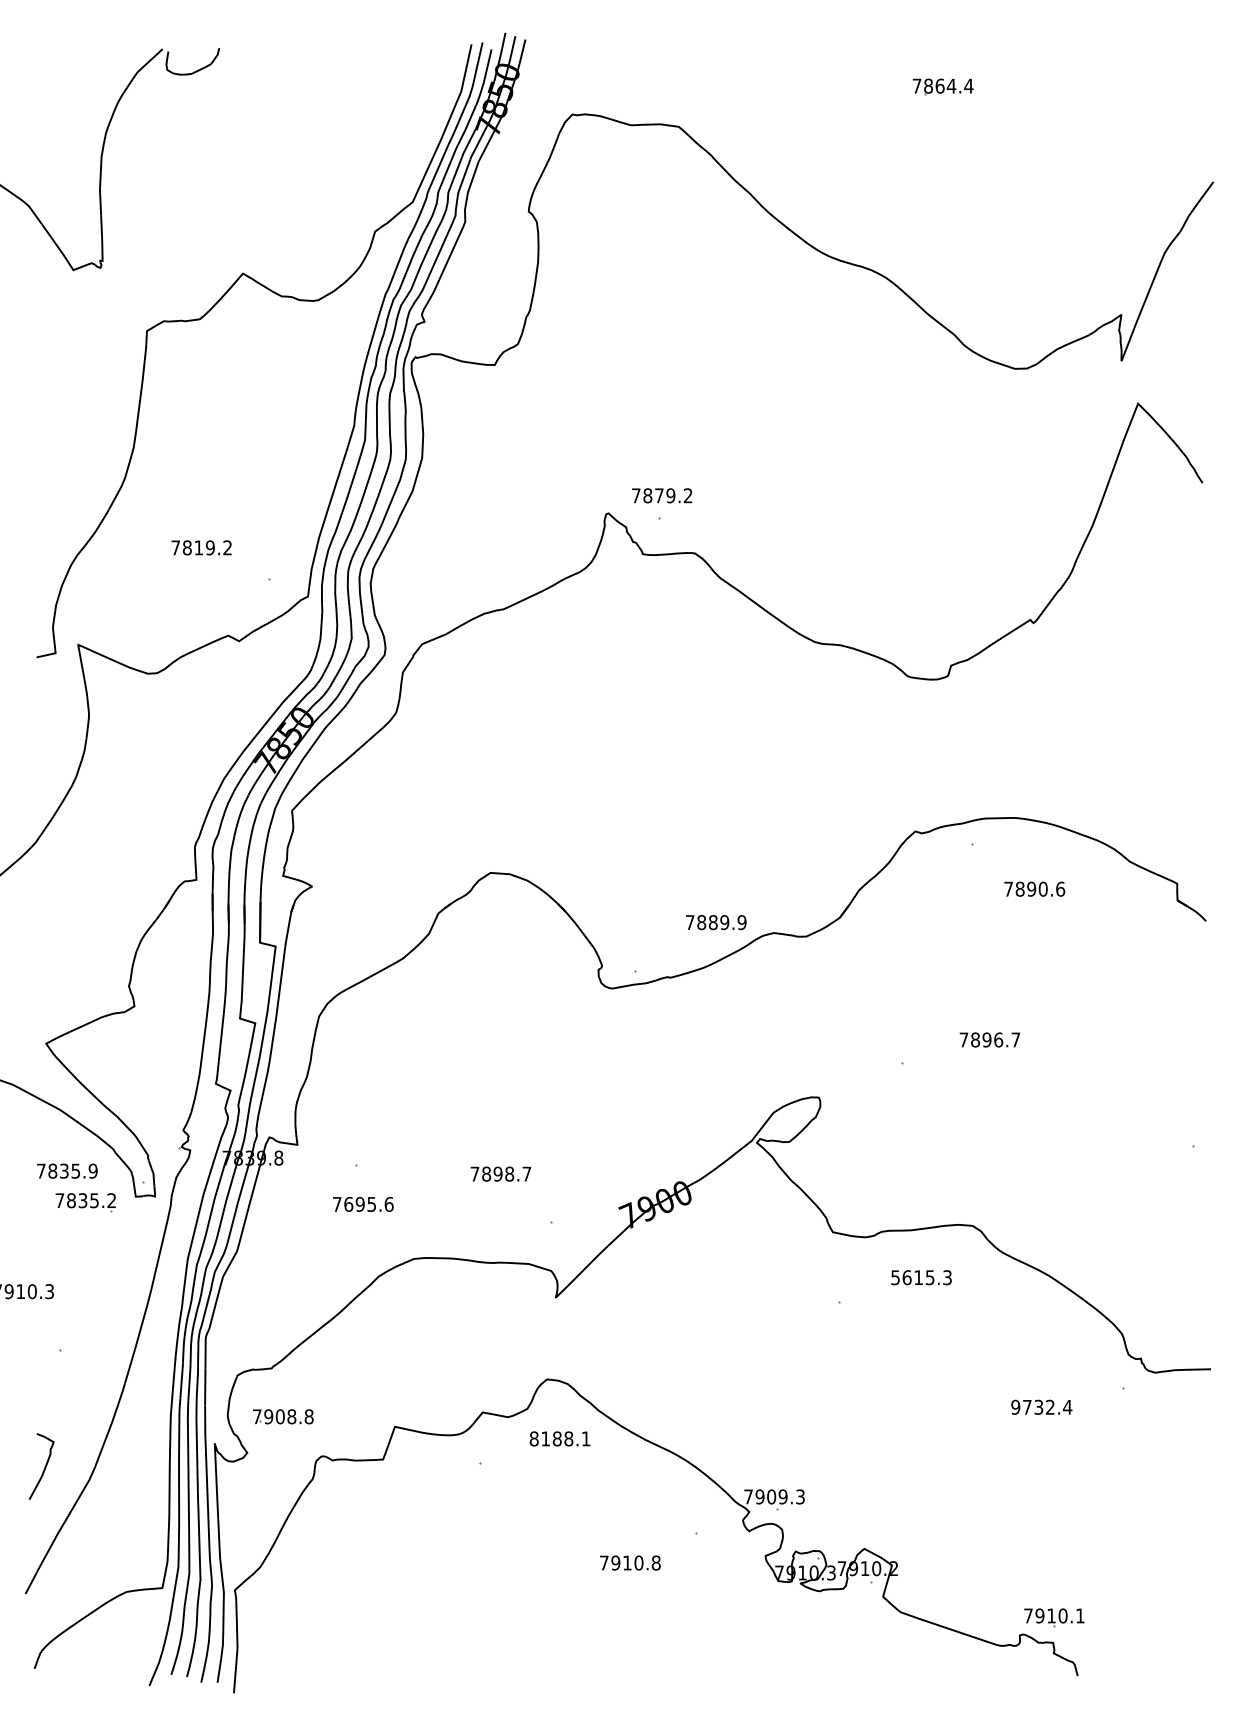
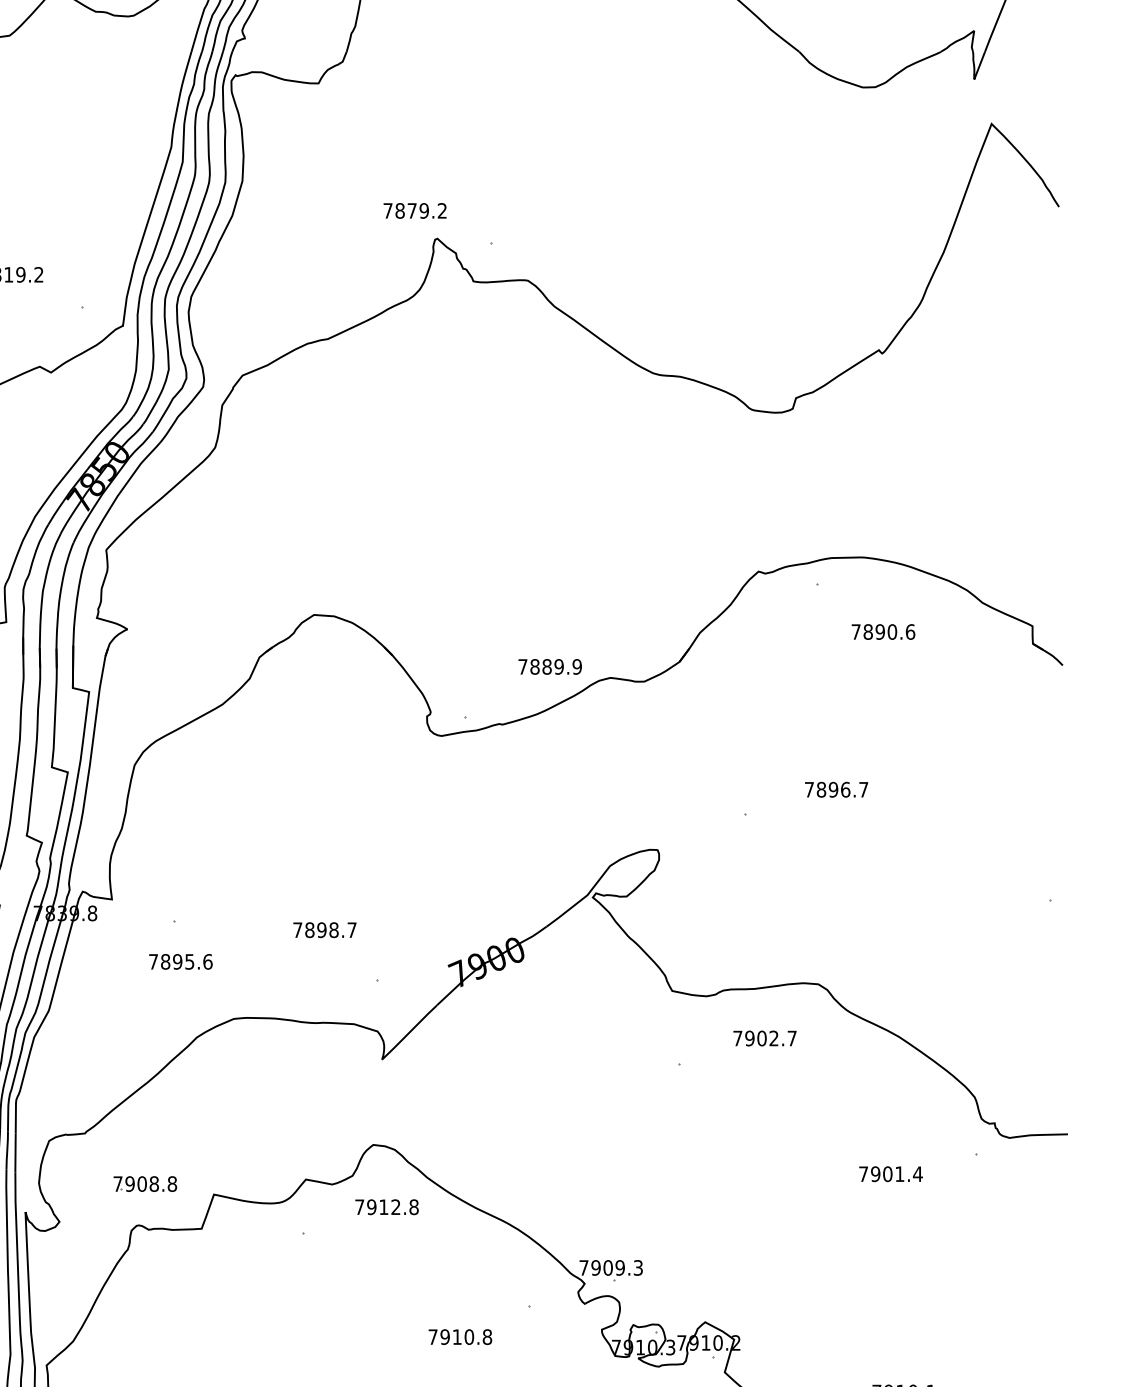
text: (662, 495) -> (415, 210), moved
text: (348, 1203) -> (165, 960), 7695.6 -> 7895.6
text: (921, 1277) -> (764, 1038), 5615.3 -> 7902.7
text: (1032, 1406) -> (881, 1173), 9732.4 -> 7901.4
part: (283, 1416) -> (145, 1183), moved
text: (559, 1438) -> (386, 1206), 8188.1 -> 7912.8

